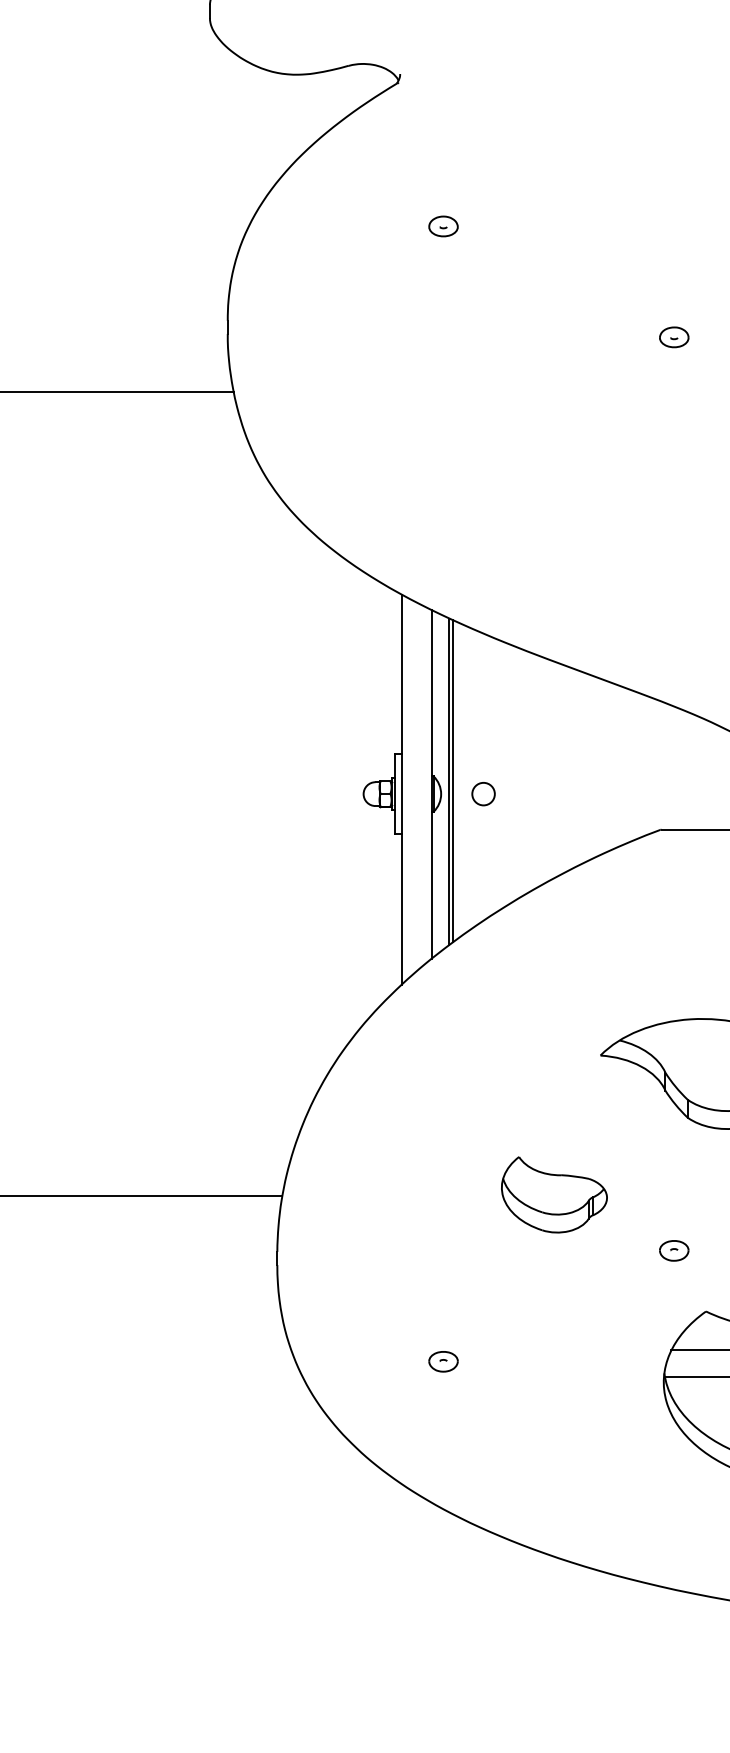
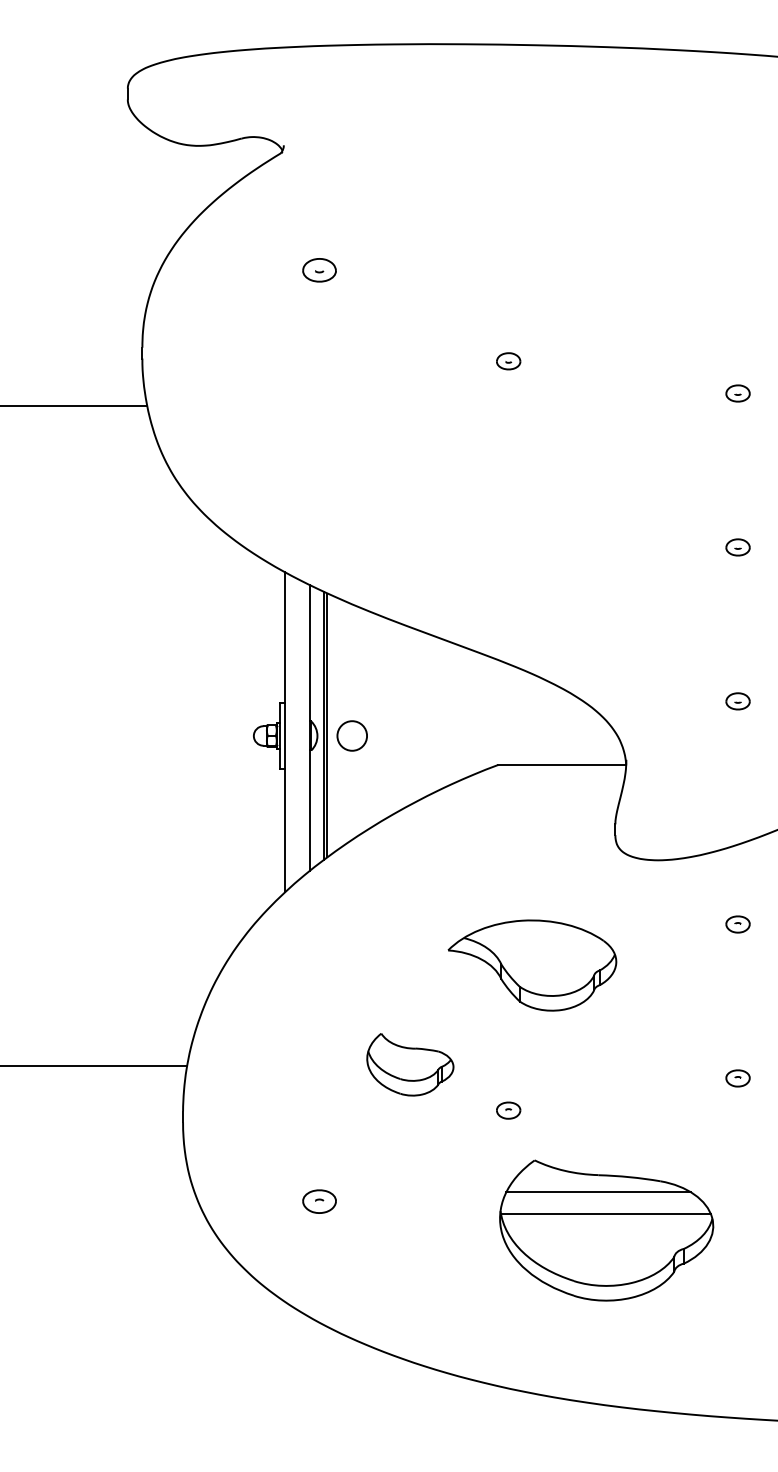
part: (442, 226) -> (318, 270), size x1.4
circle: (483, 793) -> (352, 735), size x1.6
part: (442, 1361) -> (318, 1201), size x1.4

